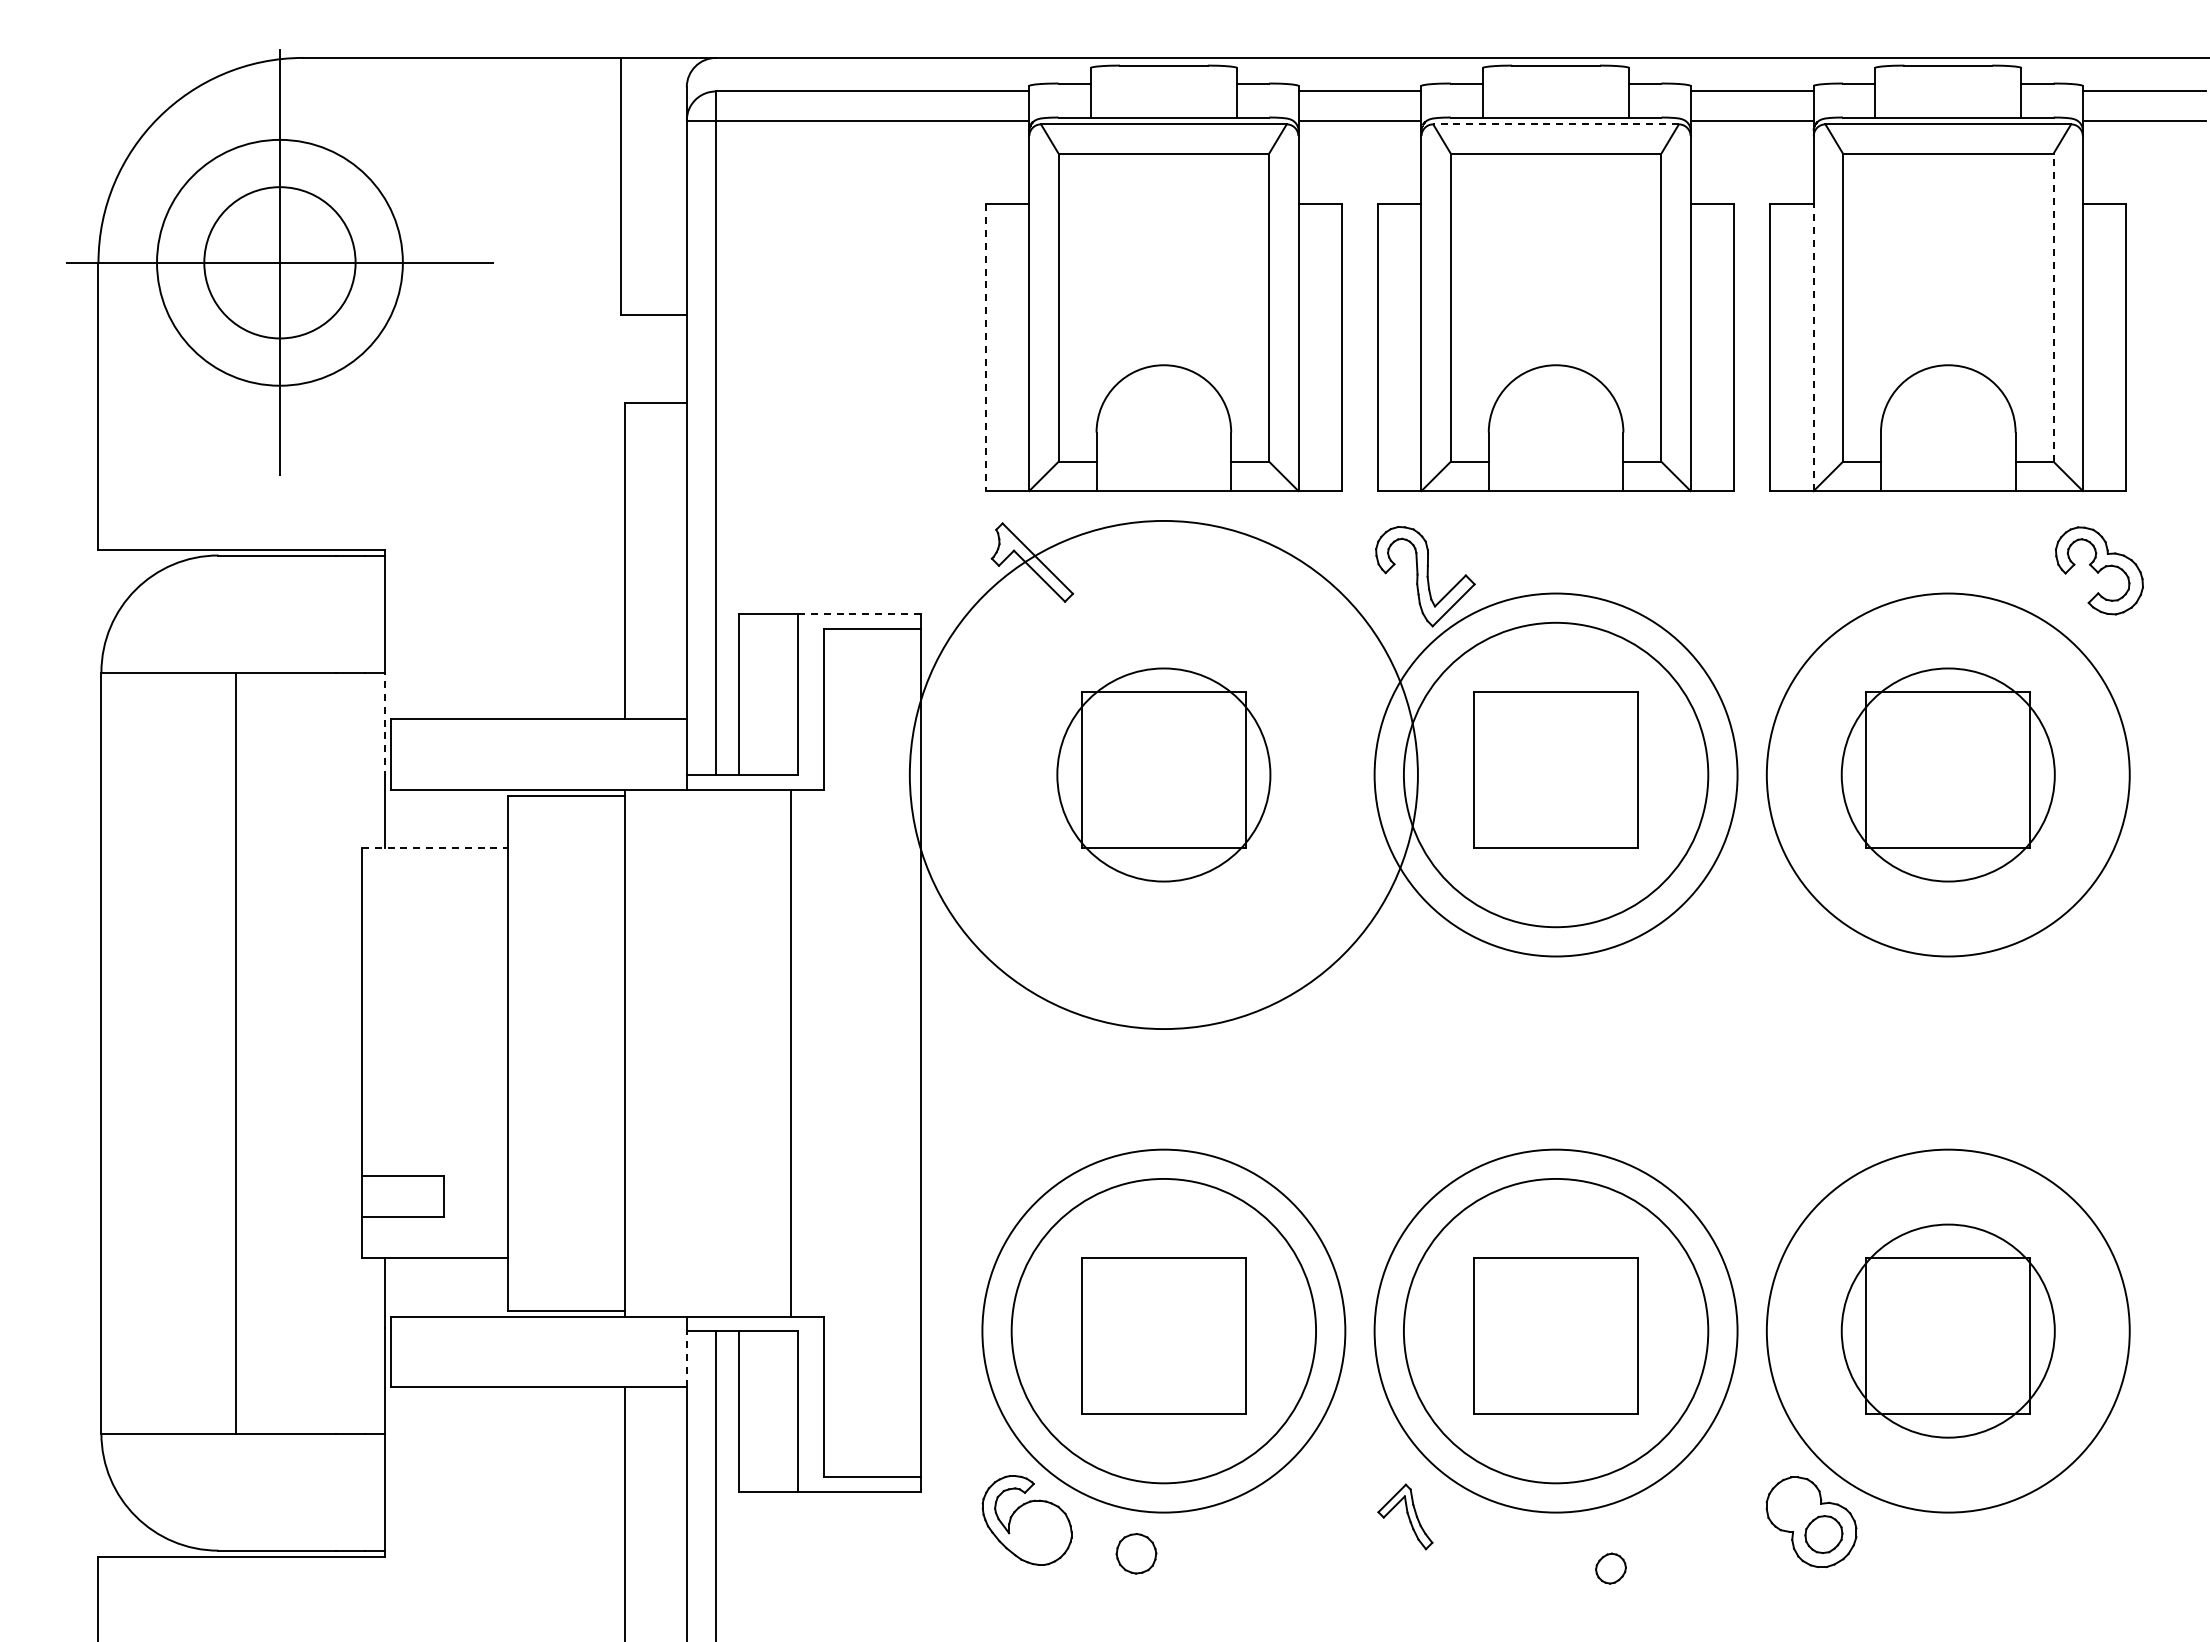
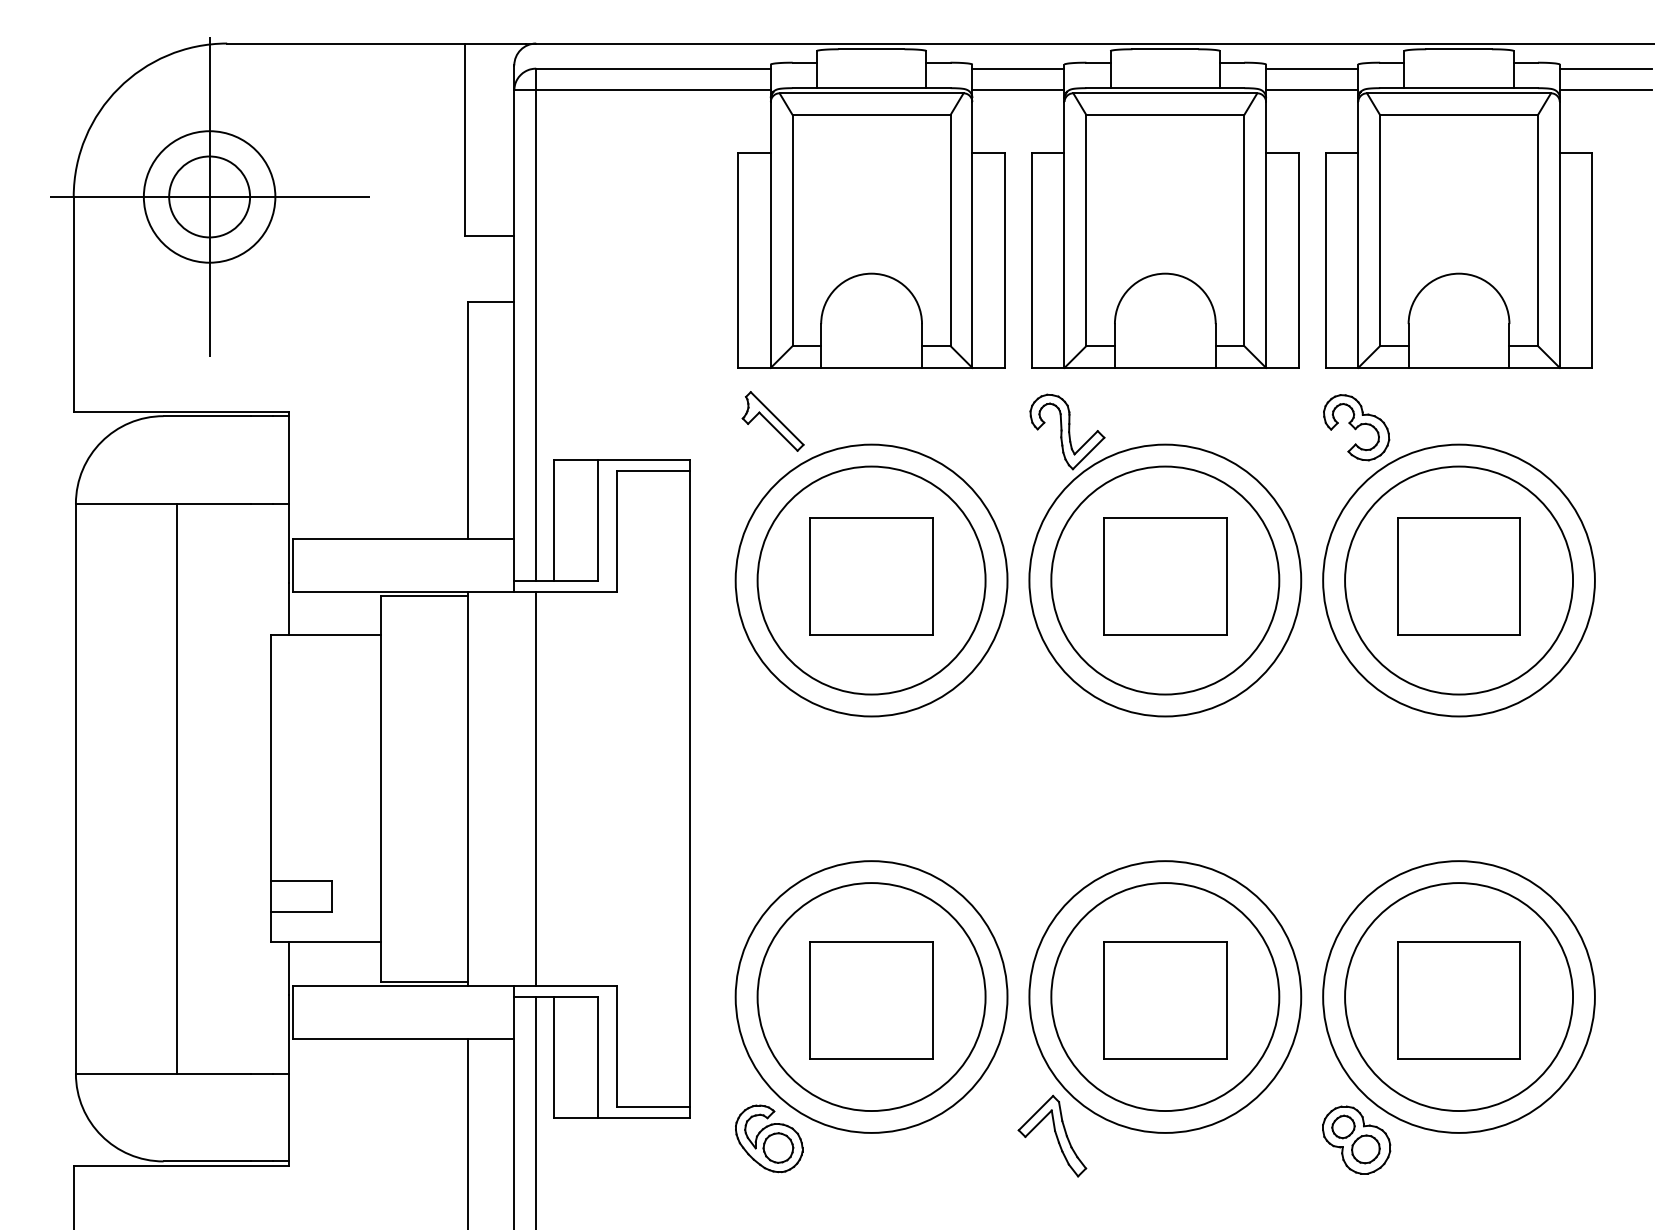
line: (1556, 124) -> (1165, 93), dashed -> solid
circle: (279, 262) -> (209, 196), size x0.71
circle: (279, 262) -> (209, 196), size x0.71
line: (2053, 307) -> (1537, 230), dashed -> solid
line: (1813, 347) -> (1358, 260), dashed -> solid
line: (985, 348) -> (738, 261), dashed -> solid
part: (2099, 570) -> (1356, 427), moved
line: (859, 614) -> (643, 460), dashed -> solid
line: (385, 725) -> (288, 543), dashed -> solid
circle: (1163, 774) -> (871, 580), size x0.71
circle: (1163, 774) -> (871, 580), size x1.43
circle: (1948, 774) -> (1459, 580), size x1.43
line: (435, 848) -> (326, 635), dashed -> solid
line: (791, 1052) -> (536, 788), moved
circle: (1948, 1330) -> (1459, 996), size x1.43
line: (686, 1358) -> (514, 1017), dashed -> solid
part: (1405, 1516) -> (1052, 1135), size x1.67
part: (1136, 1553) -> (778, 1147), moved
part: (1610, 1568) -> (1343, 1126), moved

